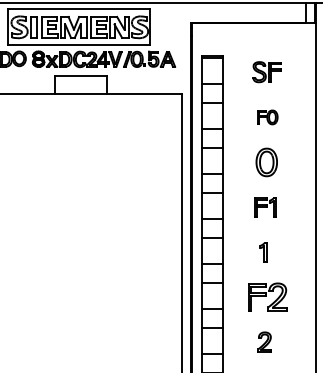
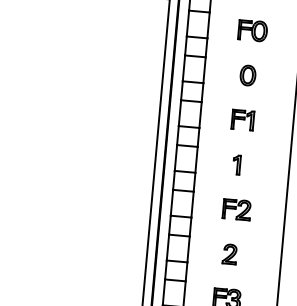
part: (267, 117) -> (252, 30), size x1.43
part: (266, 162) -> (247, 75), size x0.71
part: (267, 296) -> (236, 209), size x0.71

